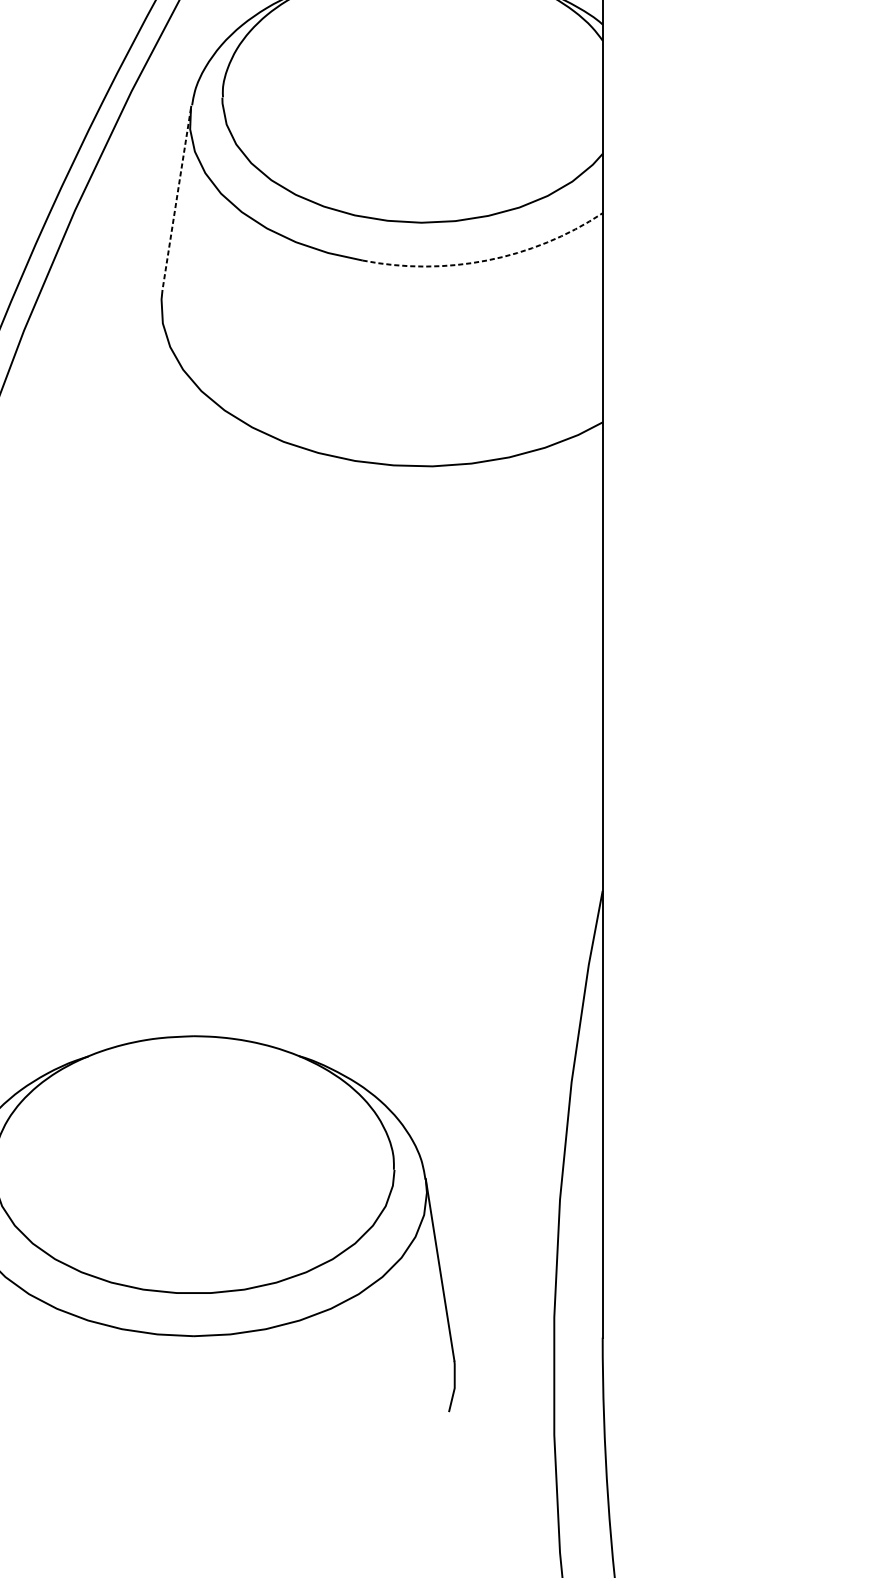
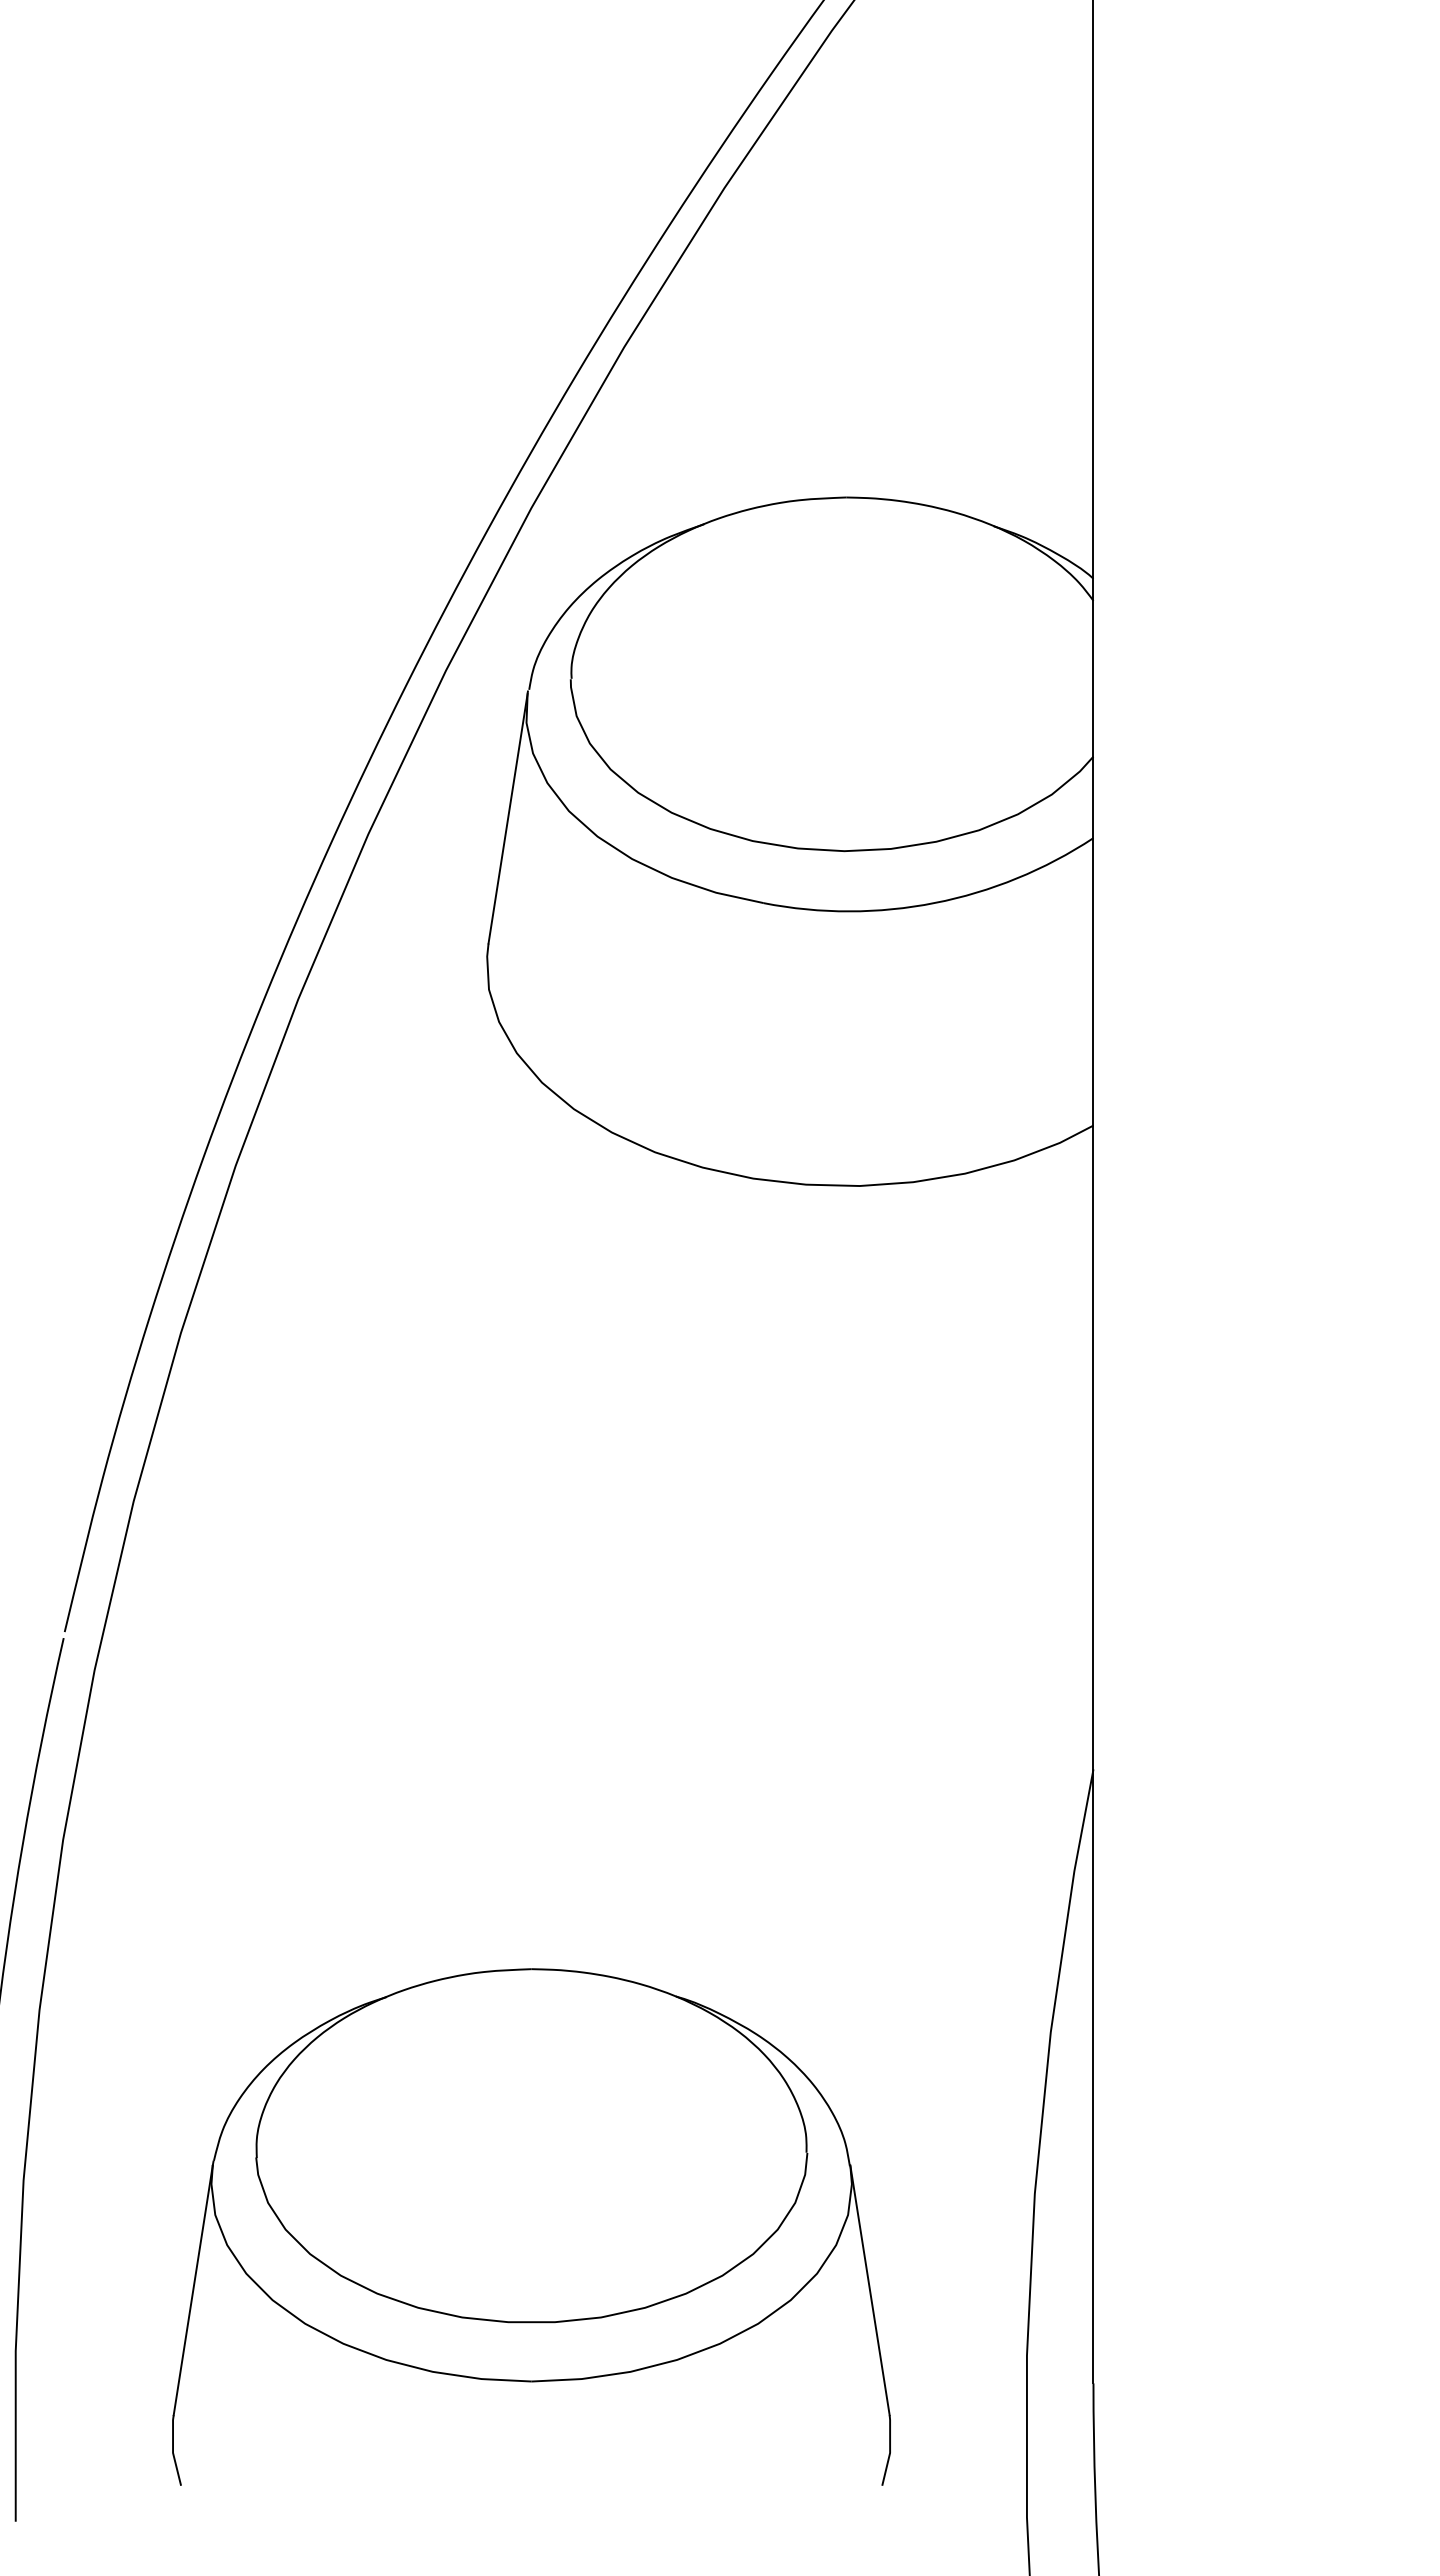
line: (177, 199) -> (508, 819), dashed -> solid
arc: (487, 260) -> (934, 903), dashed -> solid

